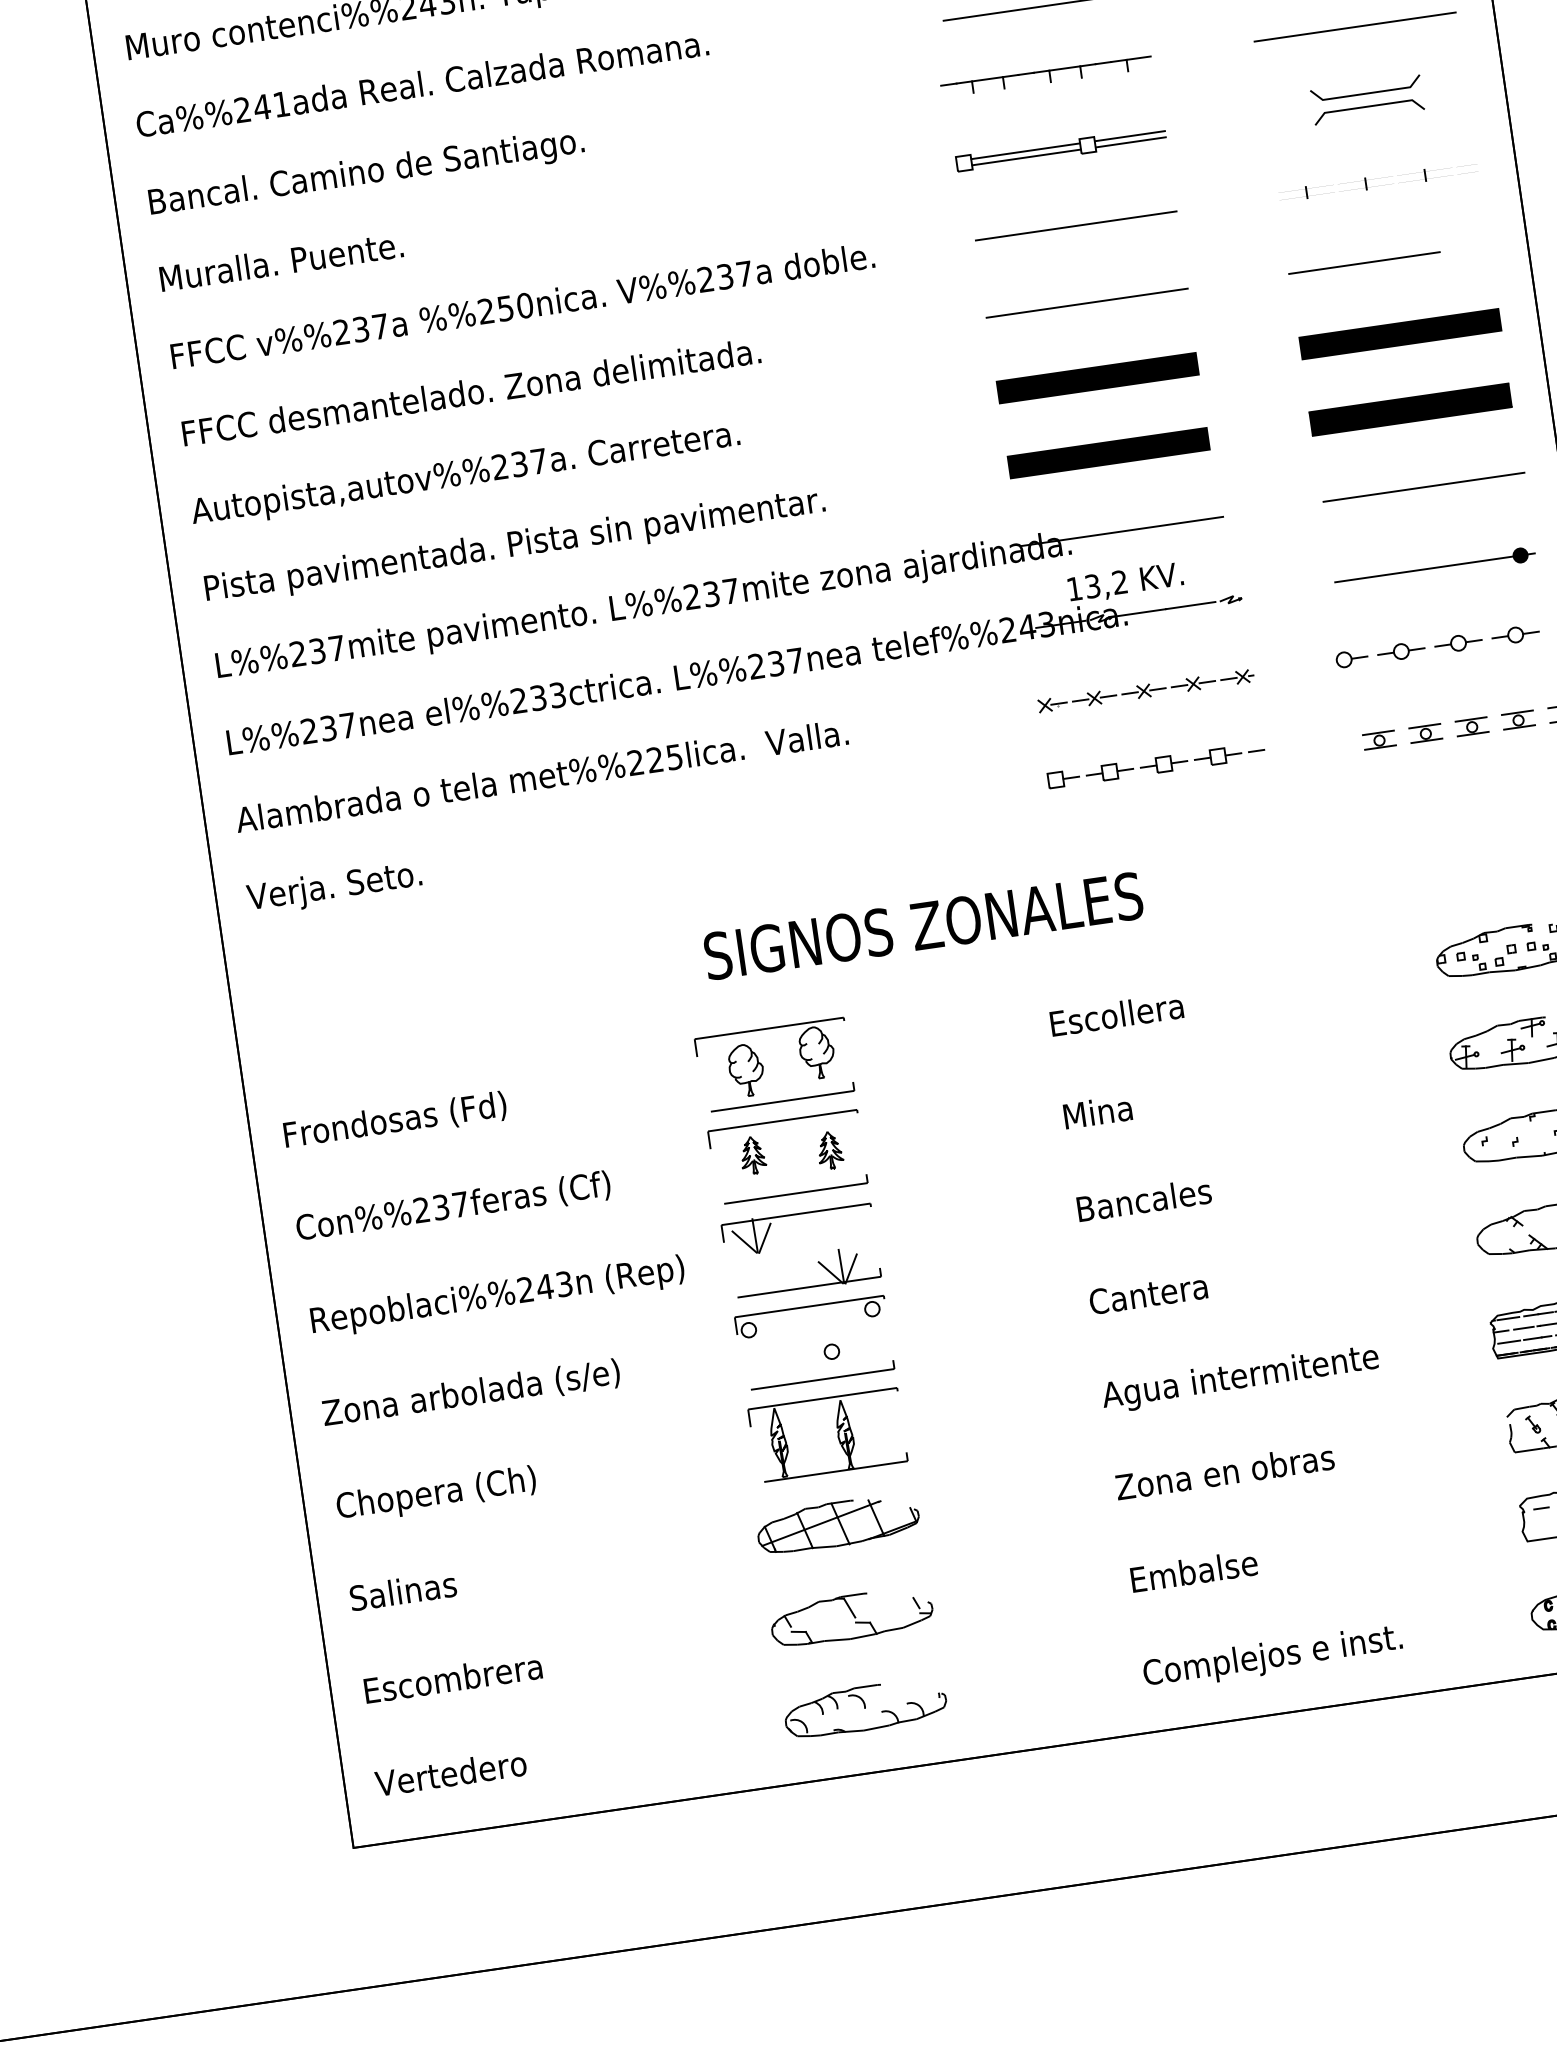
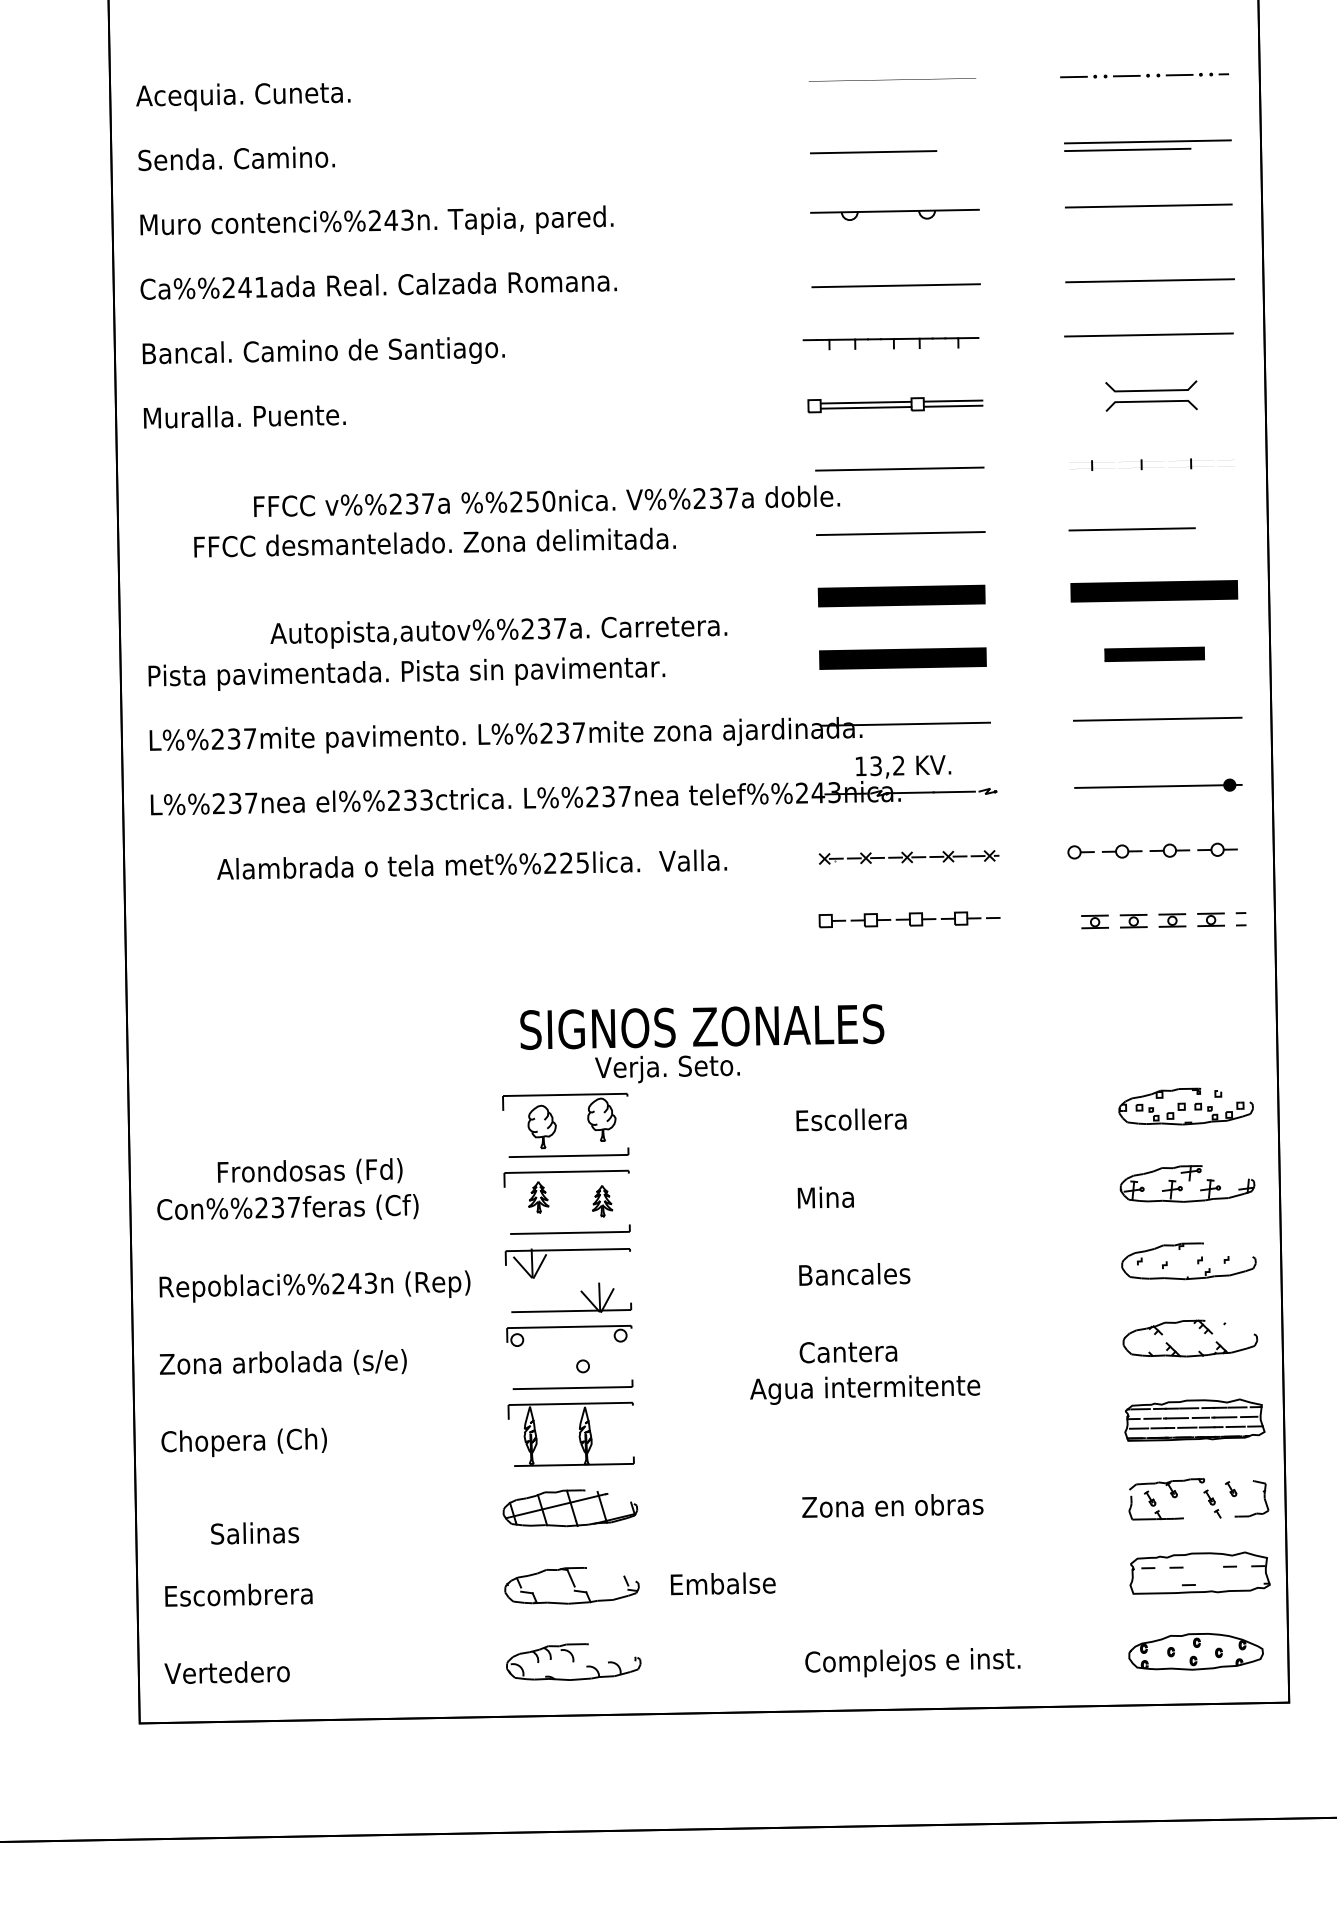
text: (523, 304) -> (547, 500), moved
text: (470, 391) -> (434, 542), moved
part: (1410, 409) -> (1154, 654), size x0.6
text: (465, 475) -> (498, 632), moved
text: (542, 775) -> (472, 864), moved
text: (334, 888) -> (667, 1069), moved
text: (394, 1119) -> (309, 1170), moved
text: (1240, 1378) -> (865, 1389), moved
text: (1193, 1571) -> (722, 1583), moved
text: (403, 1591) -> (255, 1533), moved

